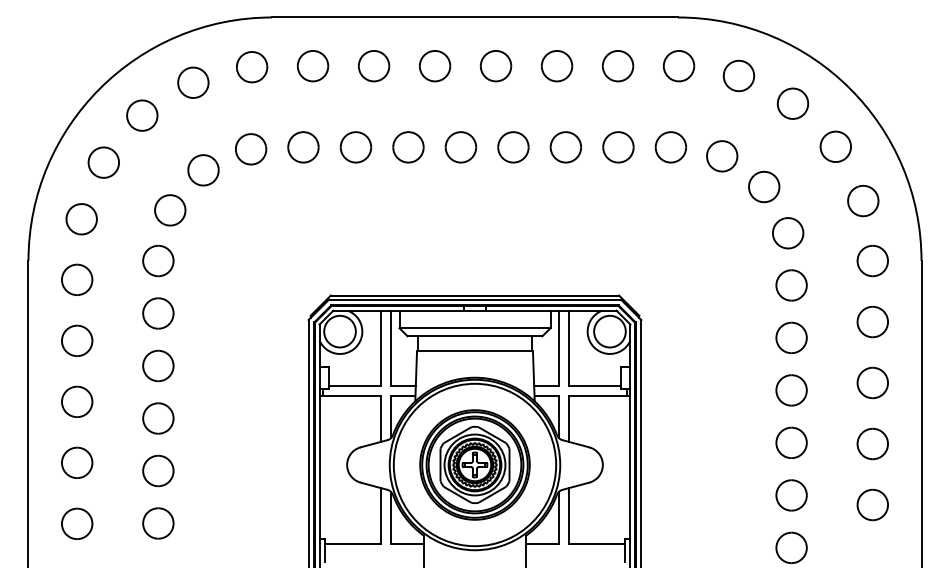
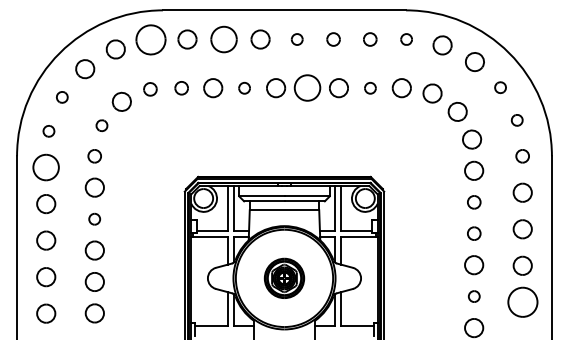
part: (373, 66) -> (223, 39), size x1.4
part: (496, 66) -> (297, 39), size x0.6
part: (556, 66) -> (333, 39), size x0.7
part: (618, 66) -> (370, 39), size x0.7
part: (678, 66) -> (406, 39), size x0.6
part: (251, 67) -> (150, 40), size x1.6
part: (835, 146) -> (500, 87), size x0.6
part: (303, 147) -> (181, 88), size x0.7
part: (408, 147) -> (244, 88), size x0.6
part: (513, 147) -> (307, 88), size x1.4
part: (618, 147) -> (370, 88), size x0.6
part: (251, 149) -> (150, 89), size x0.7
part: (104, 162) -> (62, 97), size x0.6
part: (864, 201) -> (517, 120), size x0.6
part: (169, 209) -> (101, 125), size x0.6
part: (80, 219) -> (48, 131), size x0.6
part: (157, 261) -> (94, 156), size x0.7
part: (872, 261) -> (522, 156), size x0.7
part: (77, 279) -> (46, 167), size x1.4
part: (792, 338) -> (474, 202), size x0.7
part: (157, 366) -> (94, 219), size x0.6
part: (792, 390) -> (474, 233), size x0.7
part: (475, 465) -> (284, 278), size x0.6
part: (792, 495) -> (474, 296), size x0.6
part: (872, 505) -> (522, 302), size x1.6

